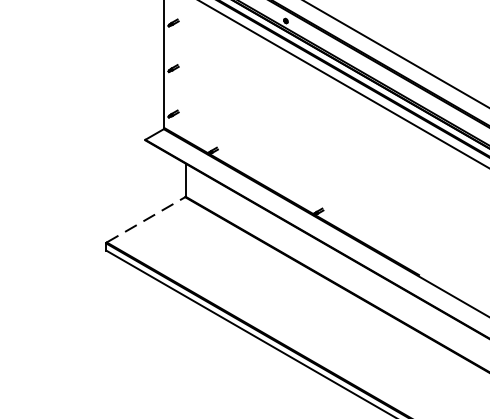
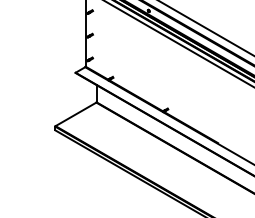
line: (146, 220) -> (76, 114), dashed -> solid

